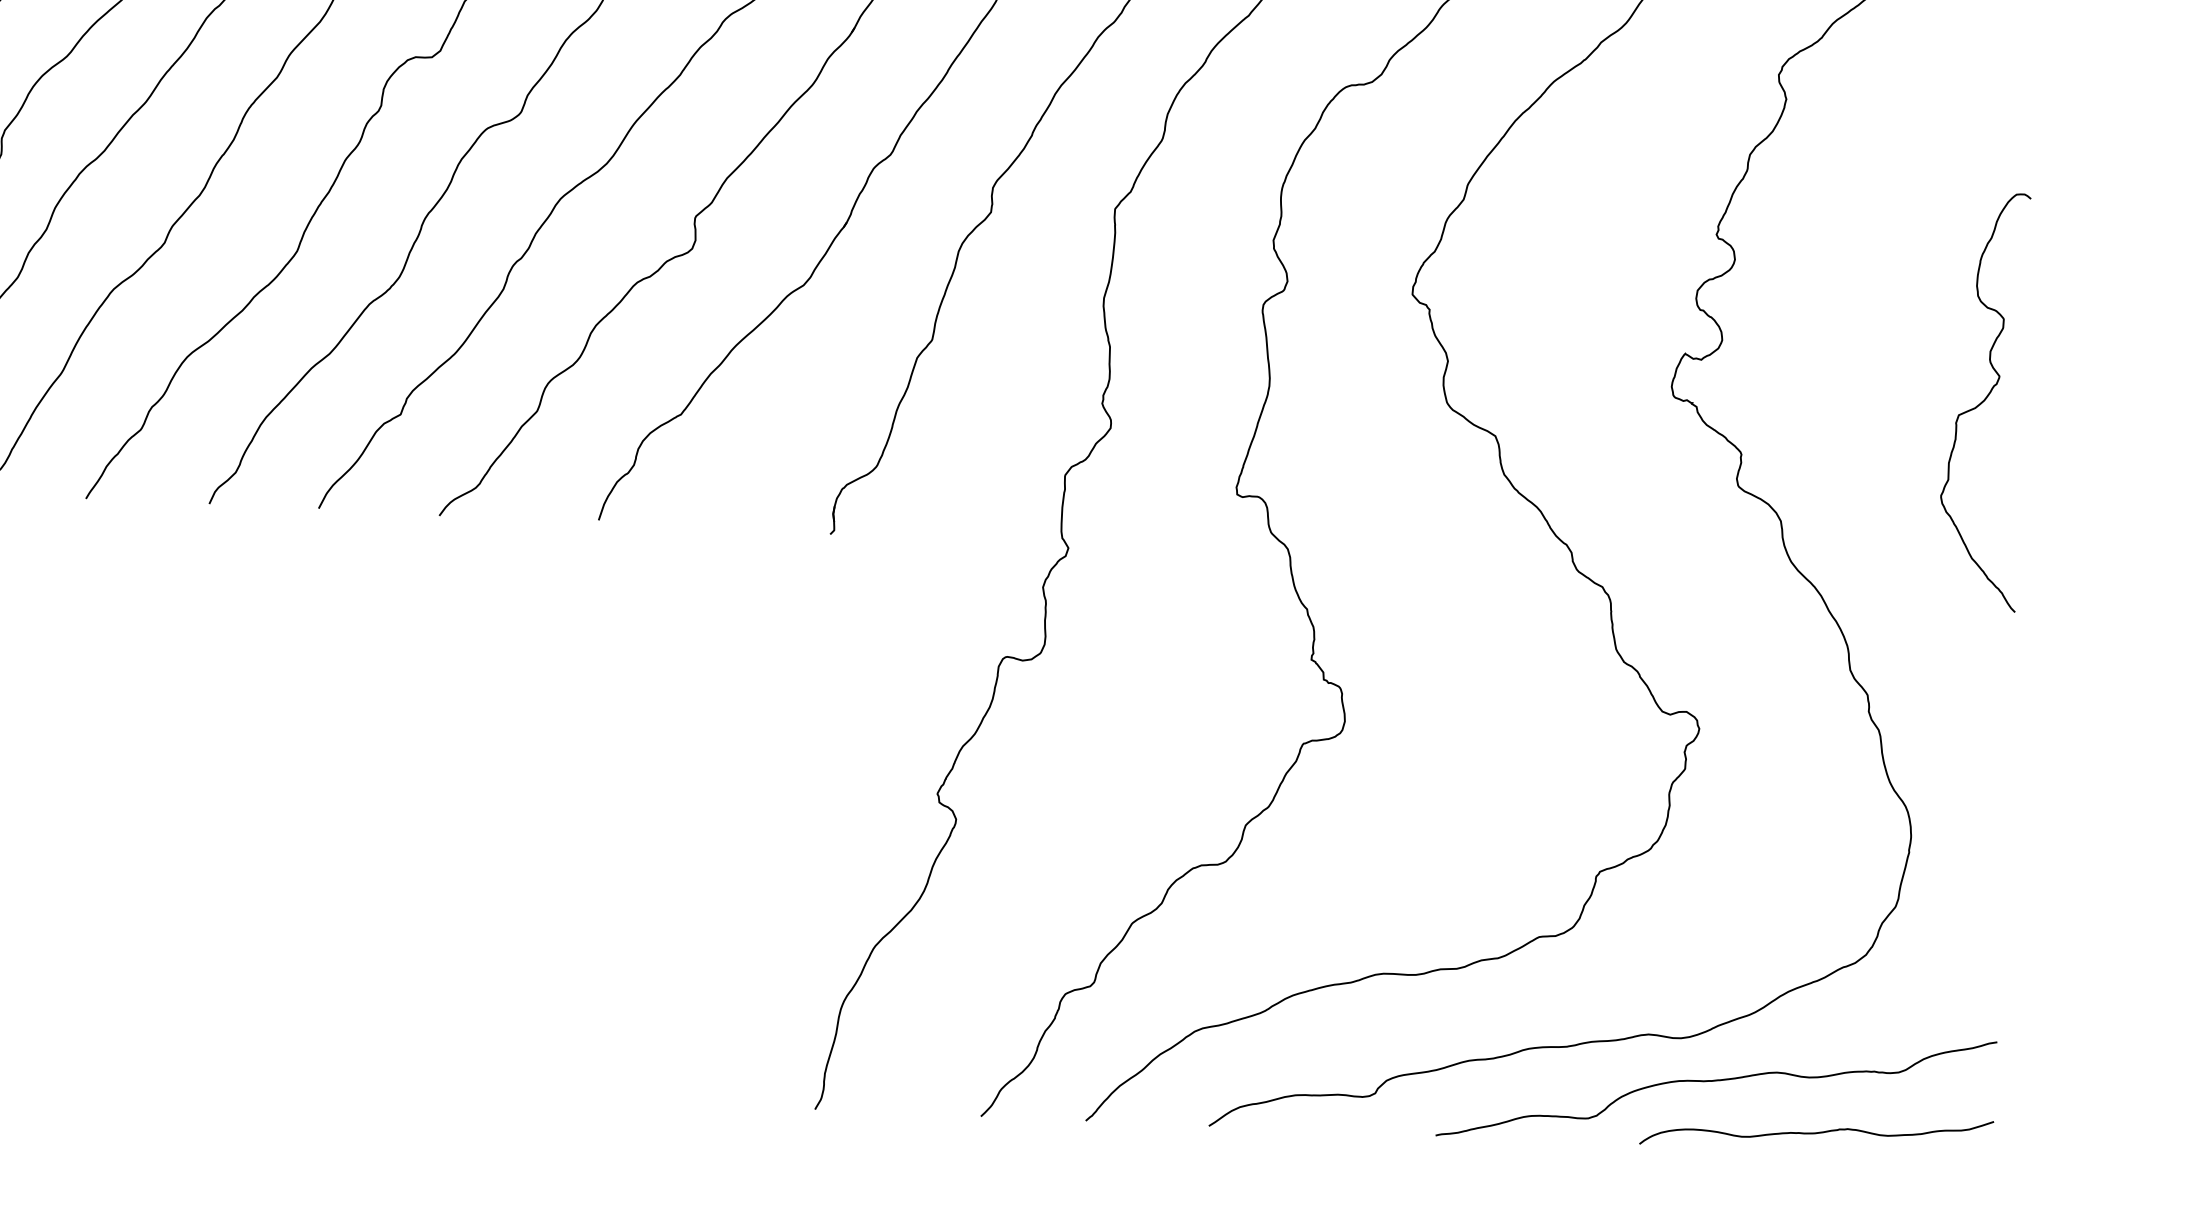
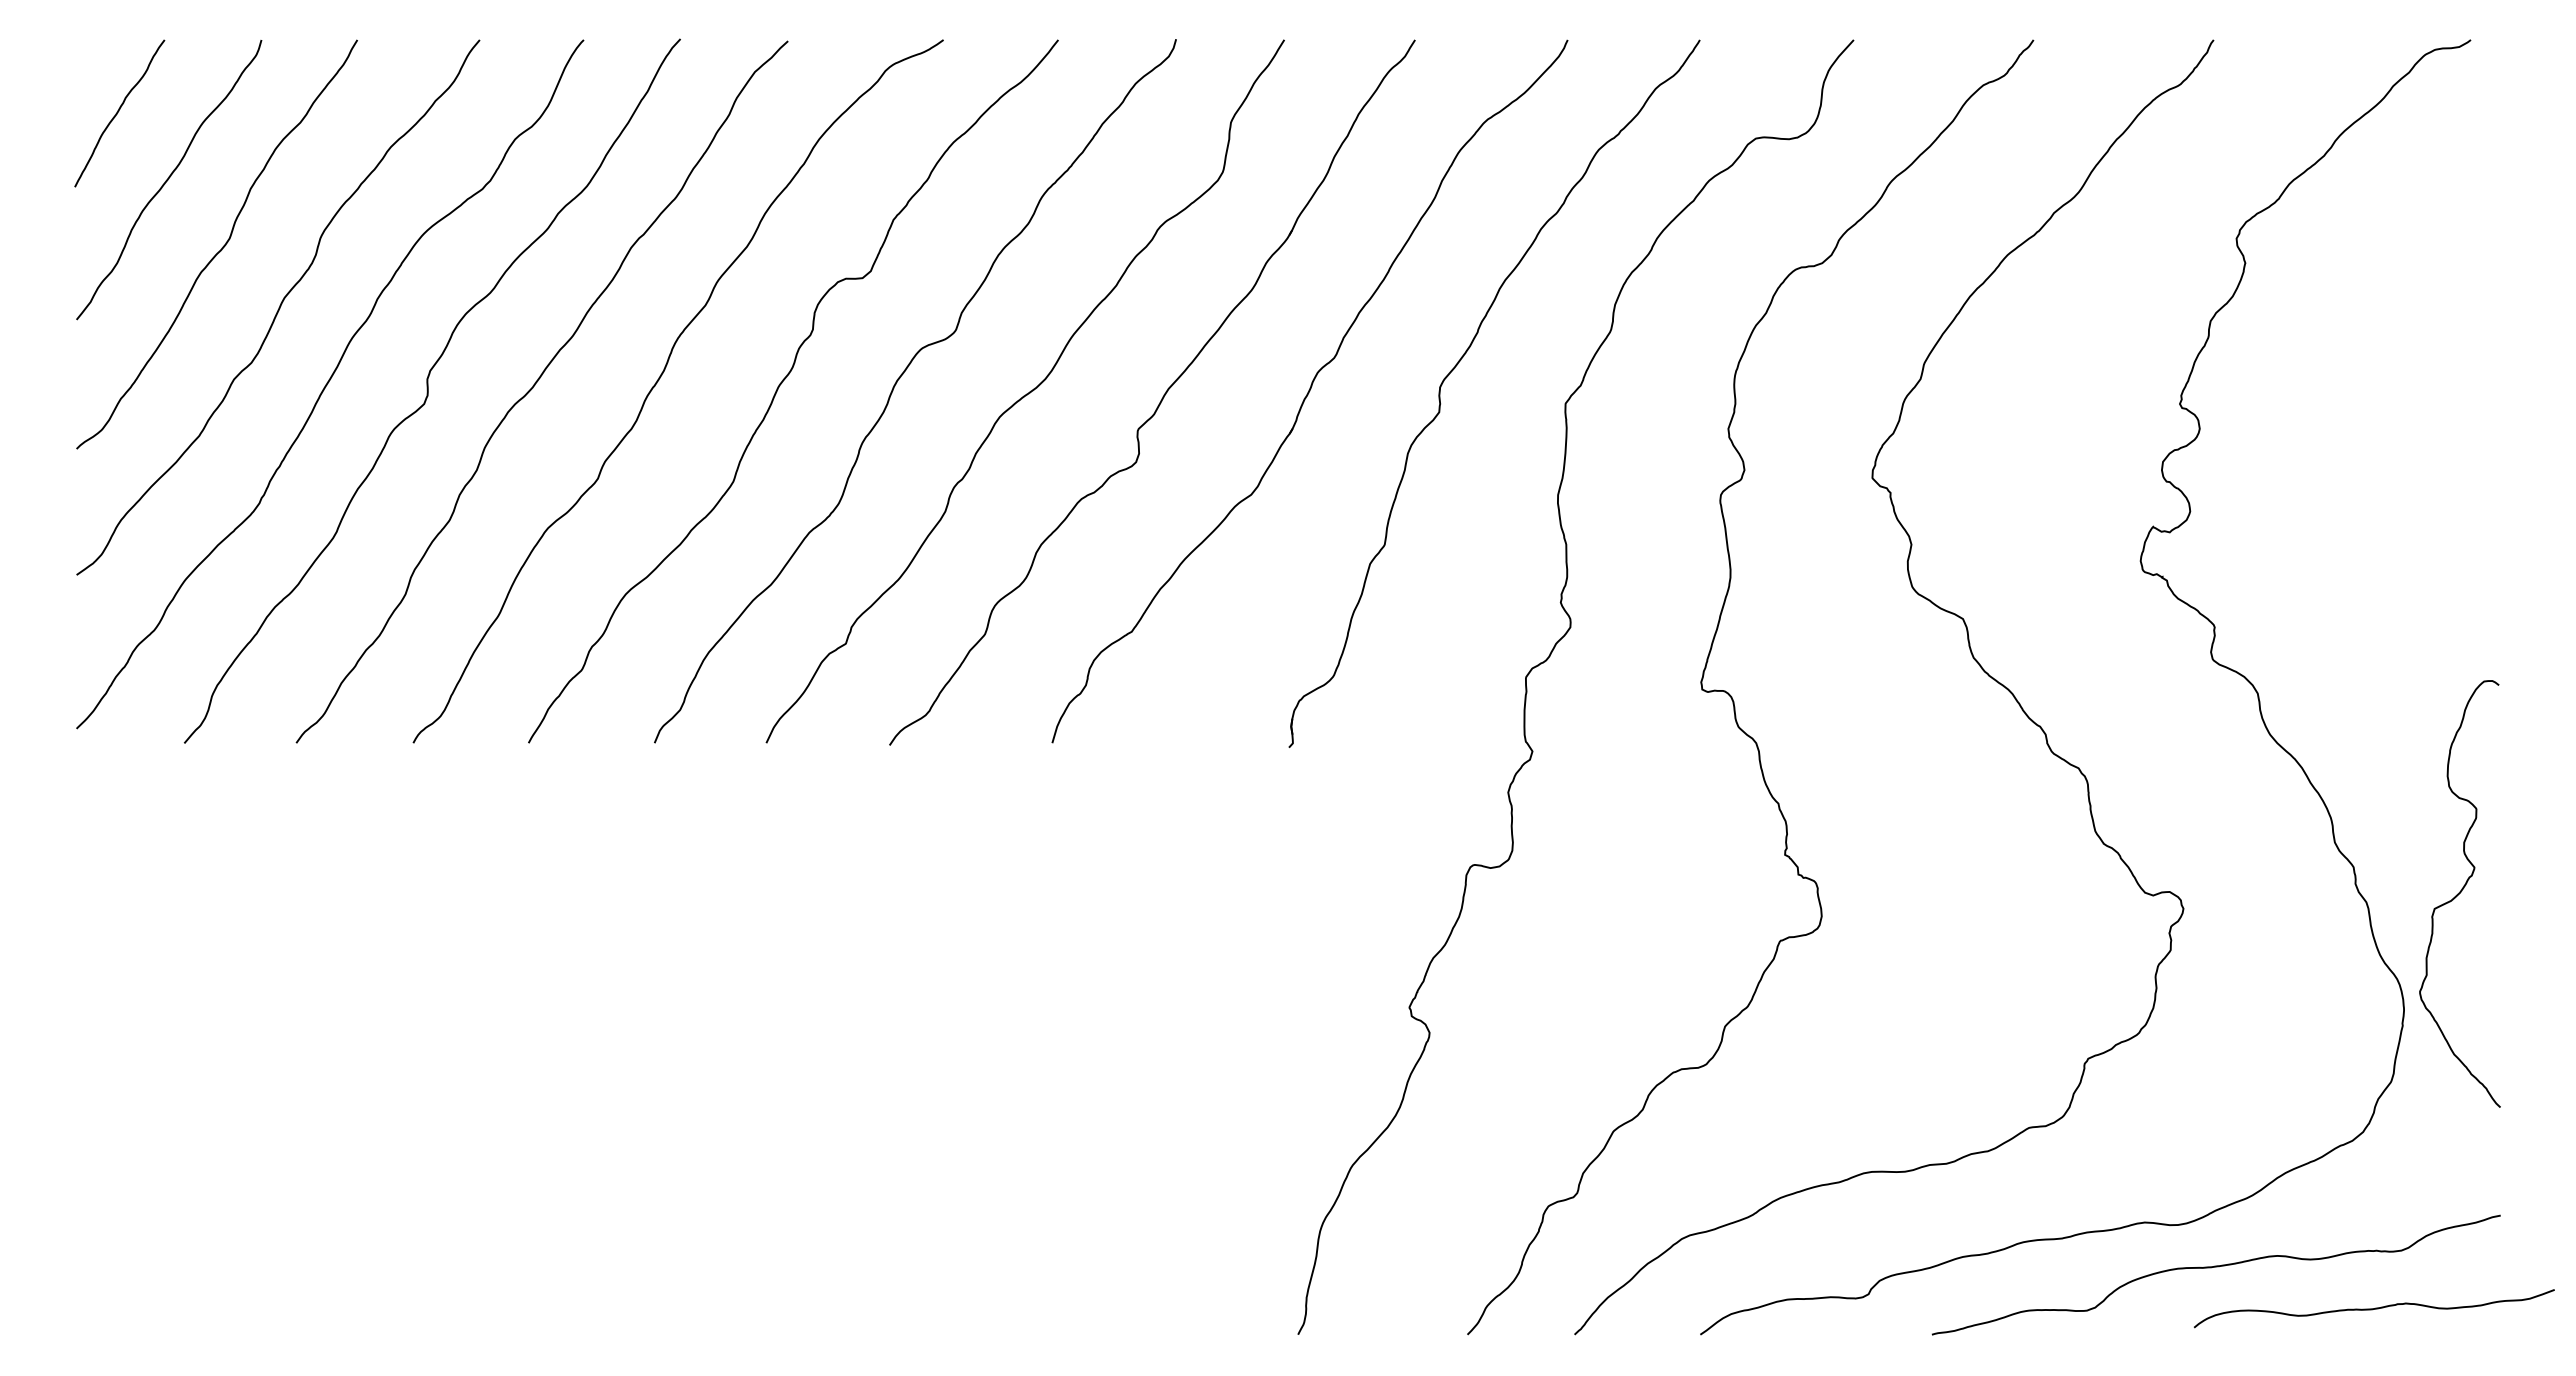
curve: (1983, 401) -> (2459, 893), moved
curve: (1816, 1132) -> (2374, 1308), moved

